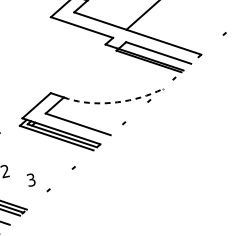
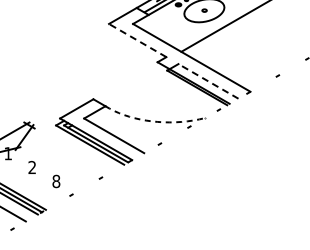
line: (81, 27) -> (137, 40), solid -> dashed
line: (158, 53) -> (208, 81), solid -> dashed
text: (31, 180) -> (56, 181), 3 -> 8

